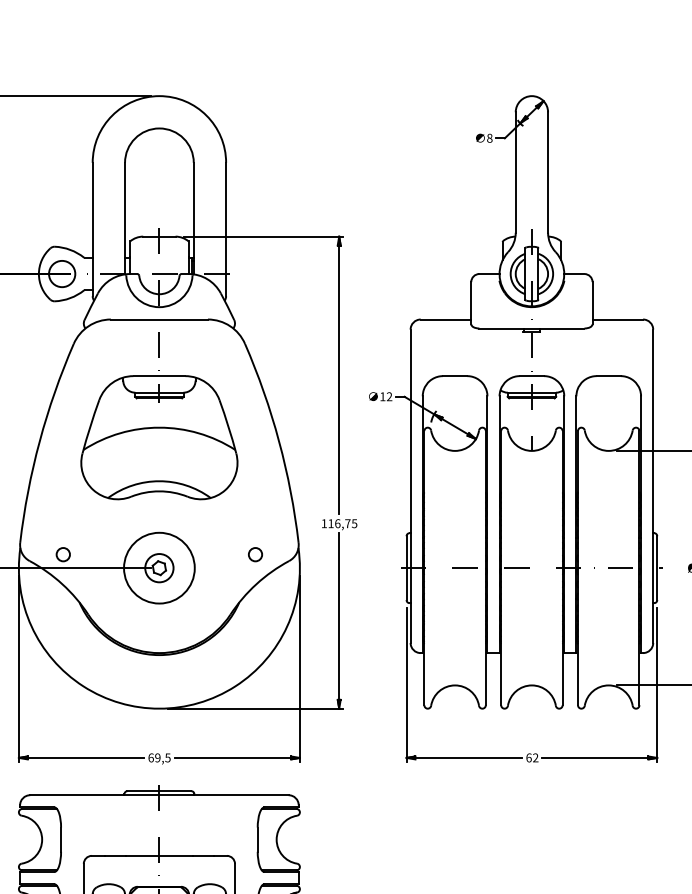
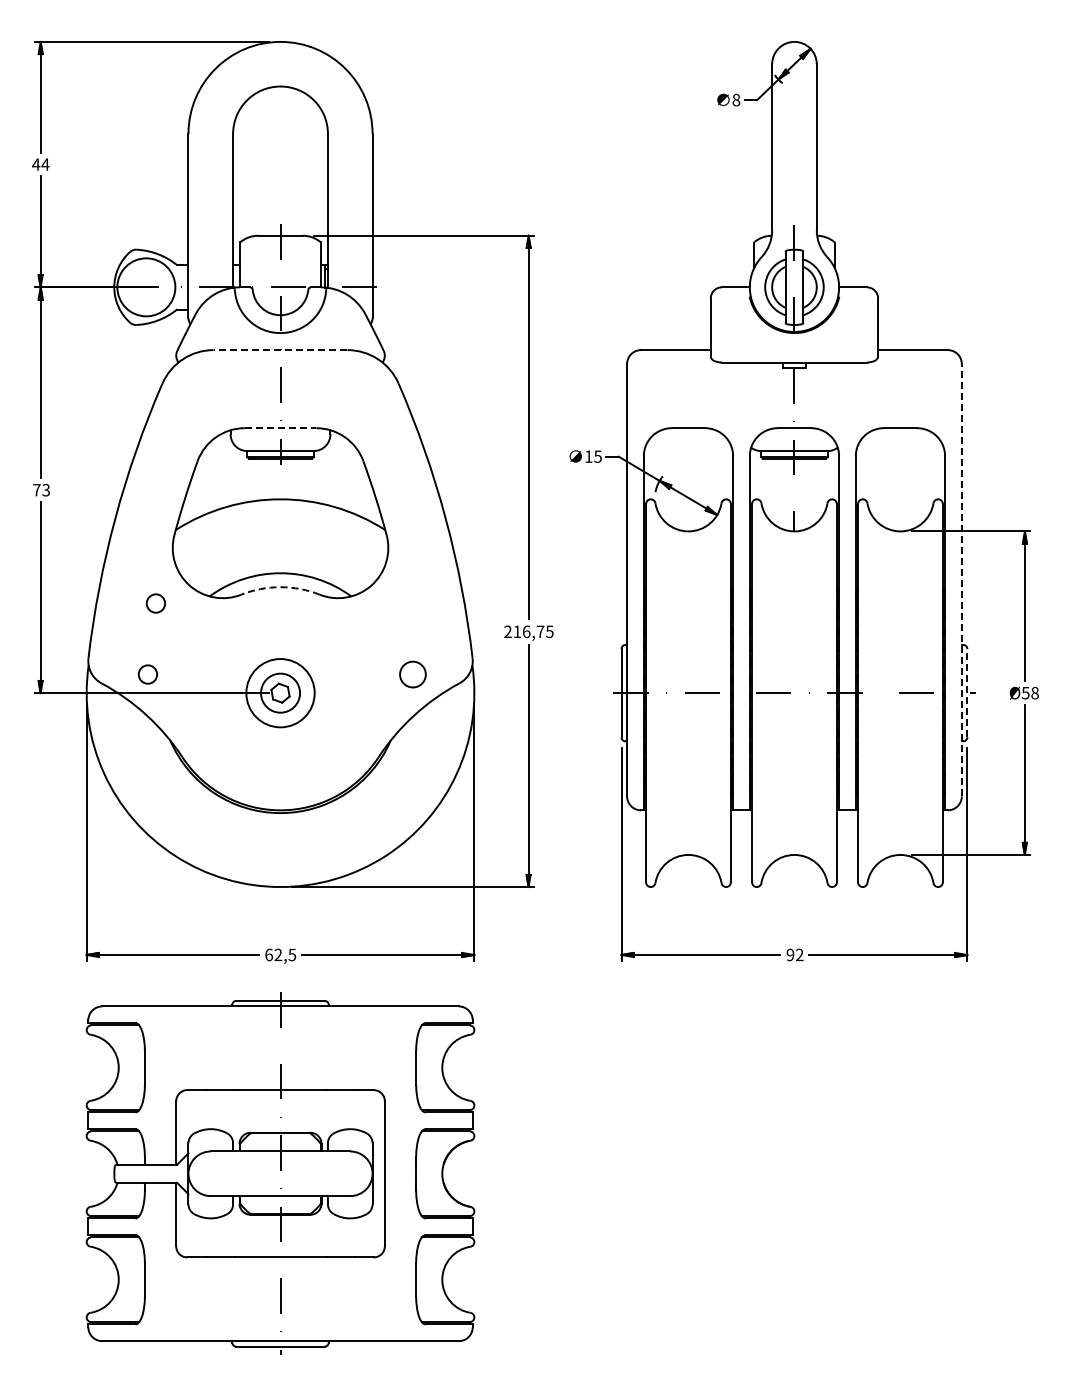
circle: (62, 274) -> (146, 287), size x1.6
line: (159, 319) -> (280, 350), solid -> dashed
line: (159, 376) -> (280, 428), solid -> dashed
text: (389, 396) -> (597, 456), 12 -> 15
line: (652, 485) -> (961, 579), solid -> dashed
arc: (159, 491) -> (280, 587), solid -> dashed
circle: (68, 503) -> (155, 603), added
text: (323, 523) -> (507, 631), 116,75 -> 216,75
circle: (255, 554) -> (413, 674), size x1.4
circle: (159, 567) -> (280, 692), size x0.7
line: (657, 567) -> (967, 692), solid -> dashed
text: (529, 757) -> (790, 954), 62 -> 92
text: (157, 758) -> (278, 955), 69,5 -> 62,5

